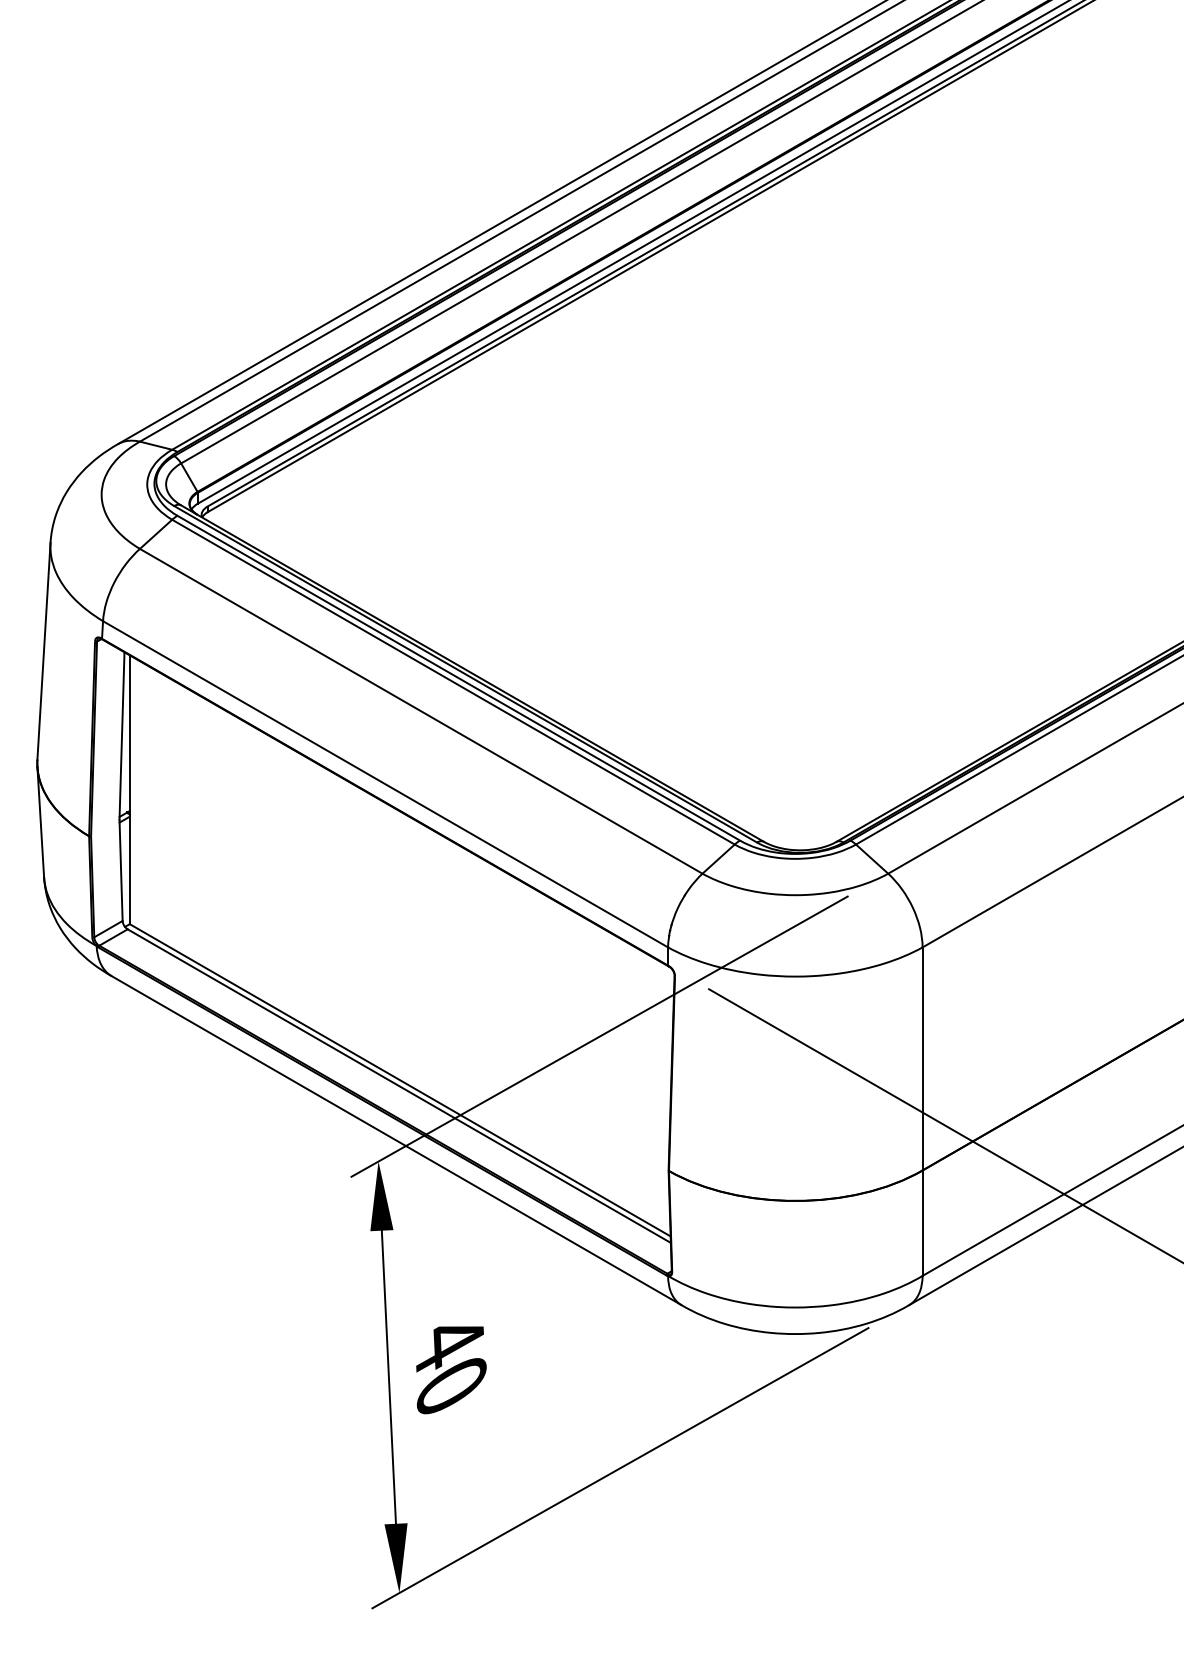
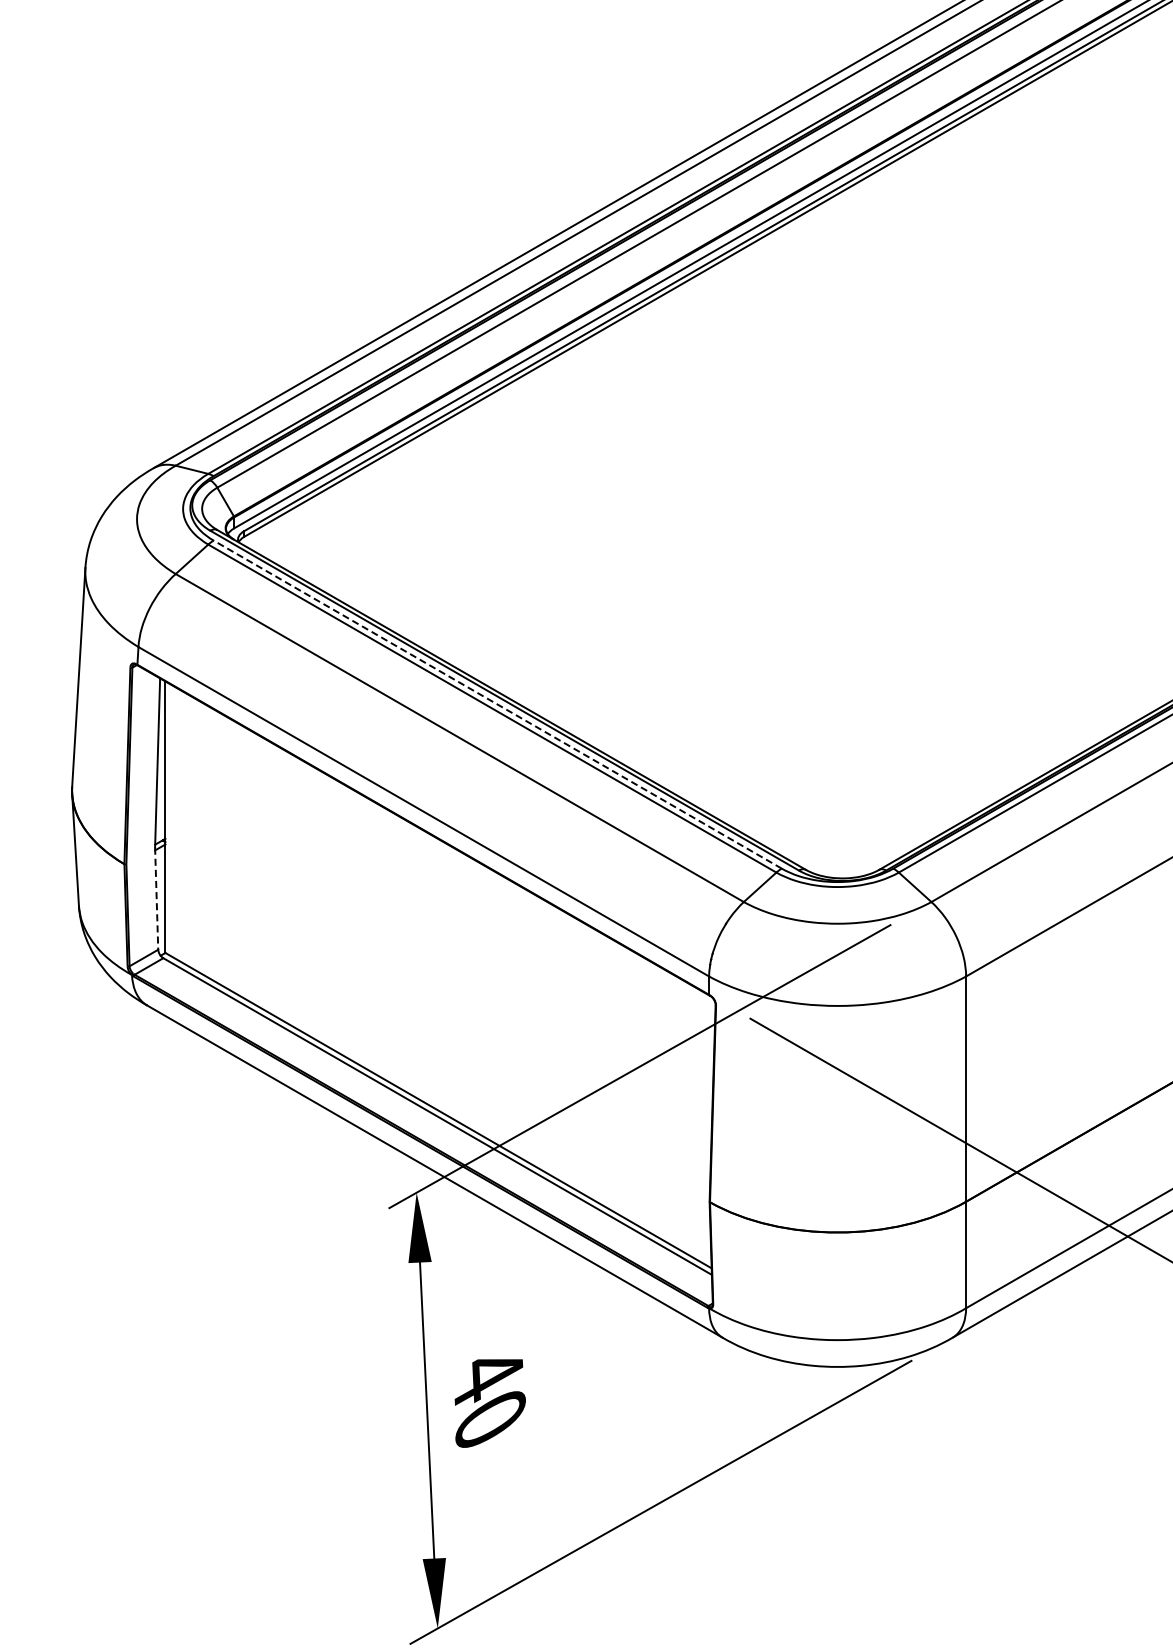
line: (458, 678) -> (497, 704), solid -> dashed
line: (121, 870) -> (157, 898), solid -> dashed

